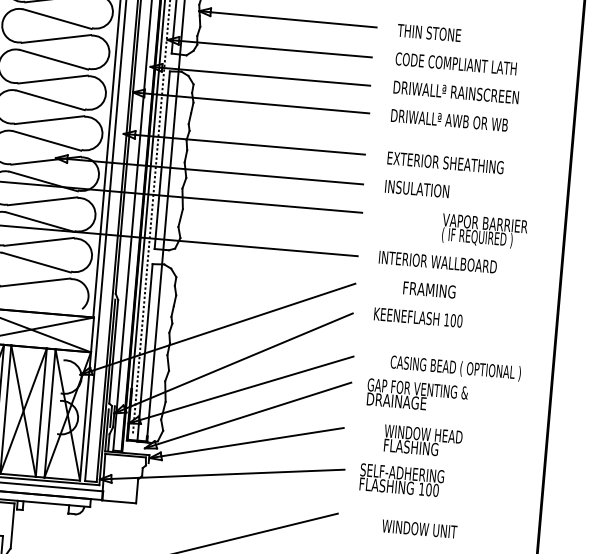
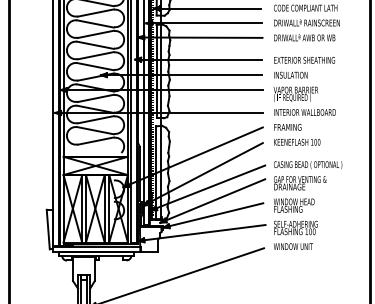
text: (483, 229) -> (295, 93), moved
text: (428, 290) -> (287, 127), moved
text: (456, 367) -> (308, 164), moved
text: (423, 441) -> (294, 205), moved
text: (417, 528) -> (292, 246), moved

